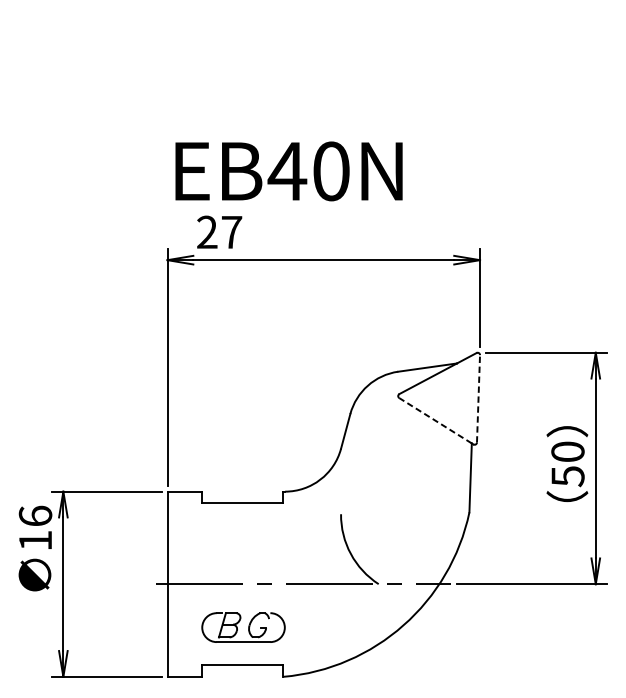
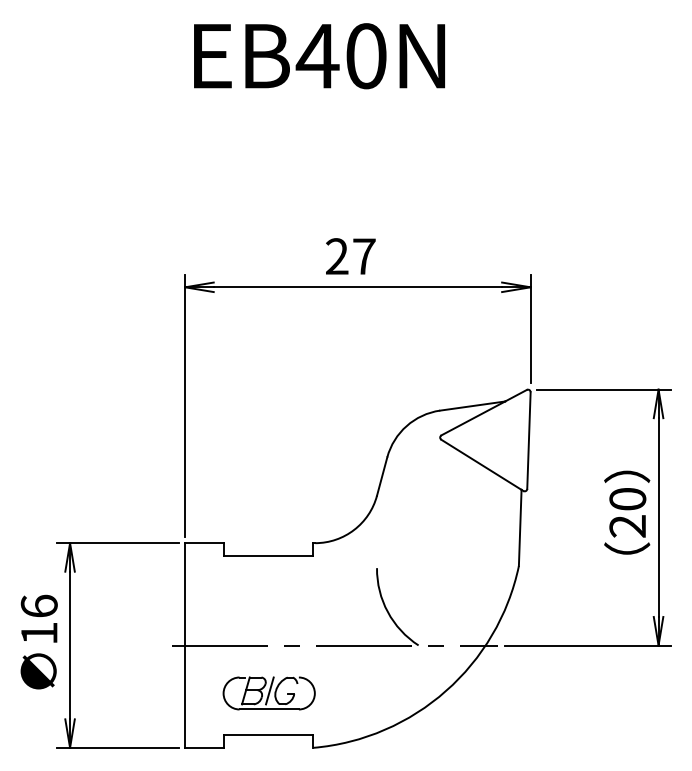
text: (289, 171) -> (319, 56), moved
text: (219, 232) -> (350, 256), moved
line: (478, 398) -> (528, 440), dashed -> solid
line: (435, 420) -> (481, 464), dashed -> solid
text: (567, 476) -> (627, 526), 50 -> 20
text: (34, 548) -> (38, 641), moved
line: (243, 624) -> (269, 690), added

